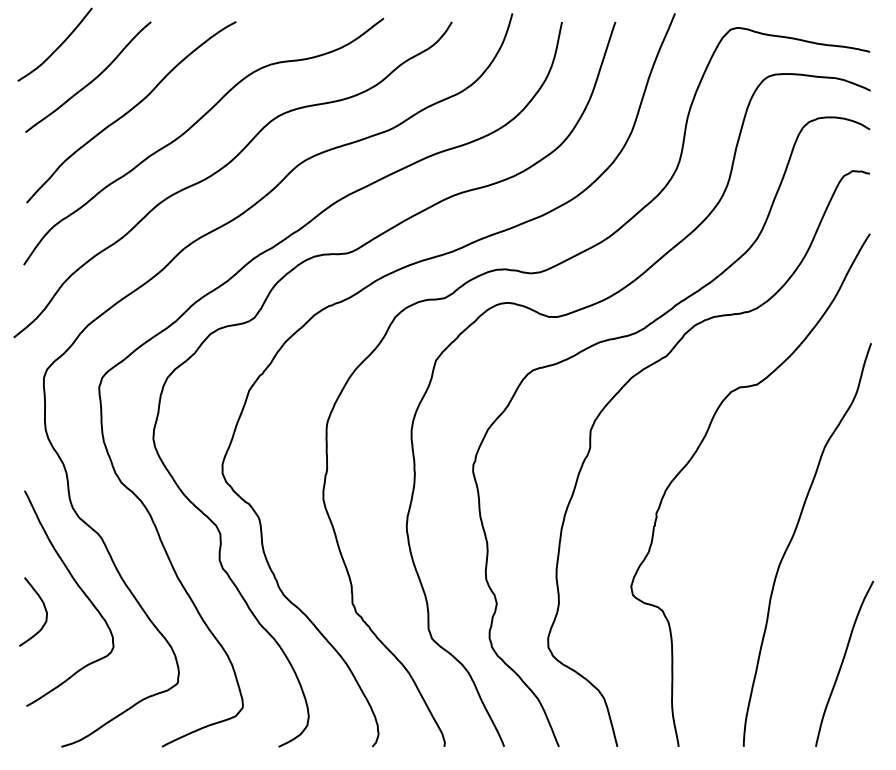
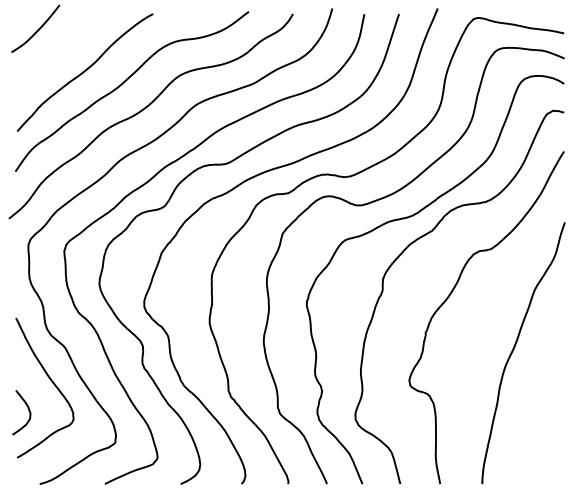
curve: (91, 79) -> (59, 51), removed
curve: (43, 610) -> (28, 411), moved
curve: (844, 662) -> (547, 429), removed

